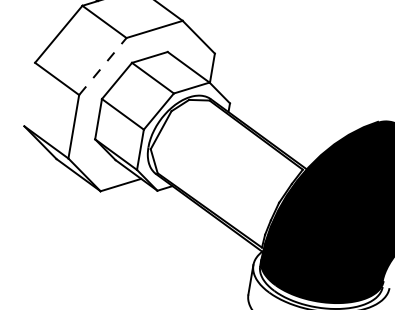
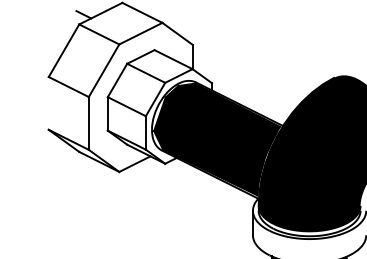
line: (103, 66) -> (104, 70), dashed -> solid
fill: (224, 172) -> (216, 139), added

